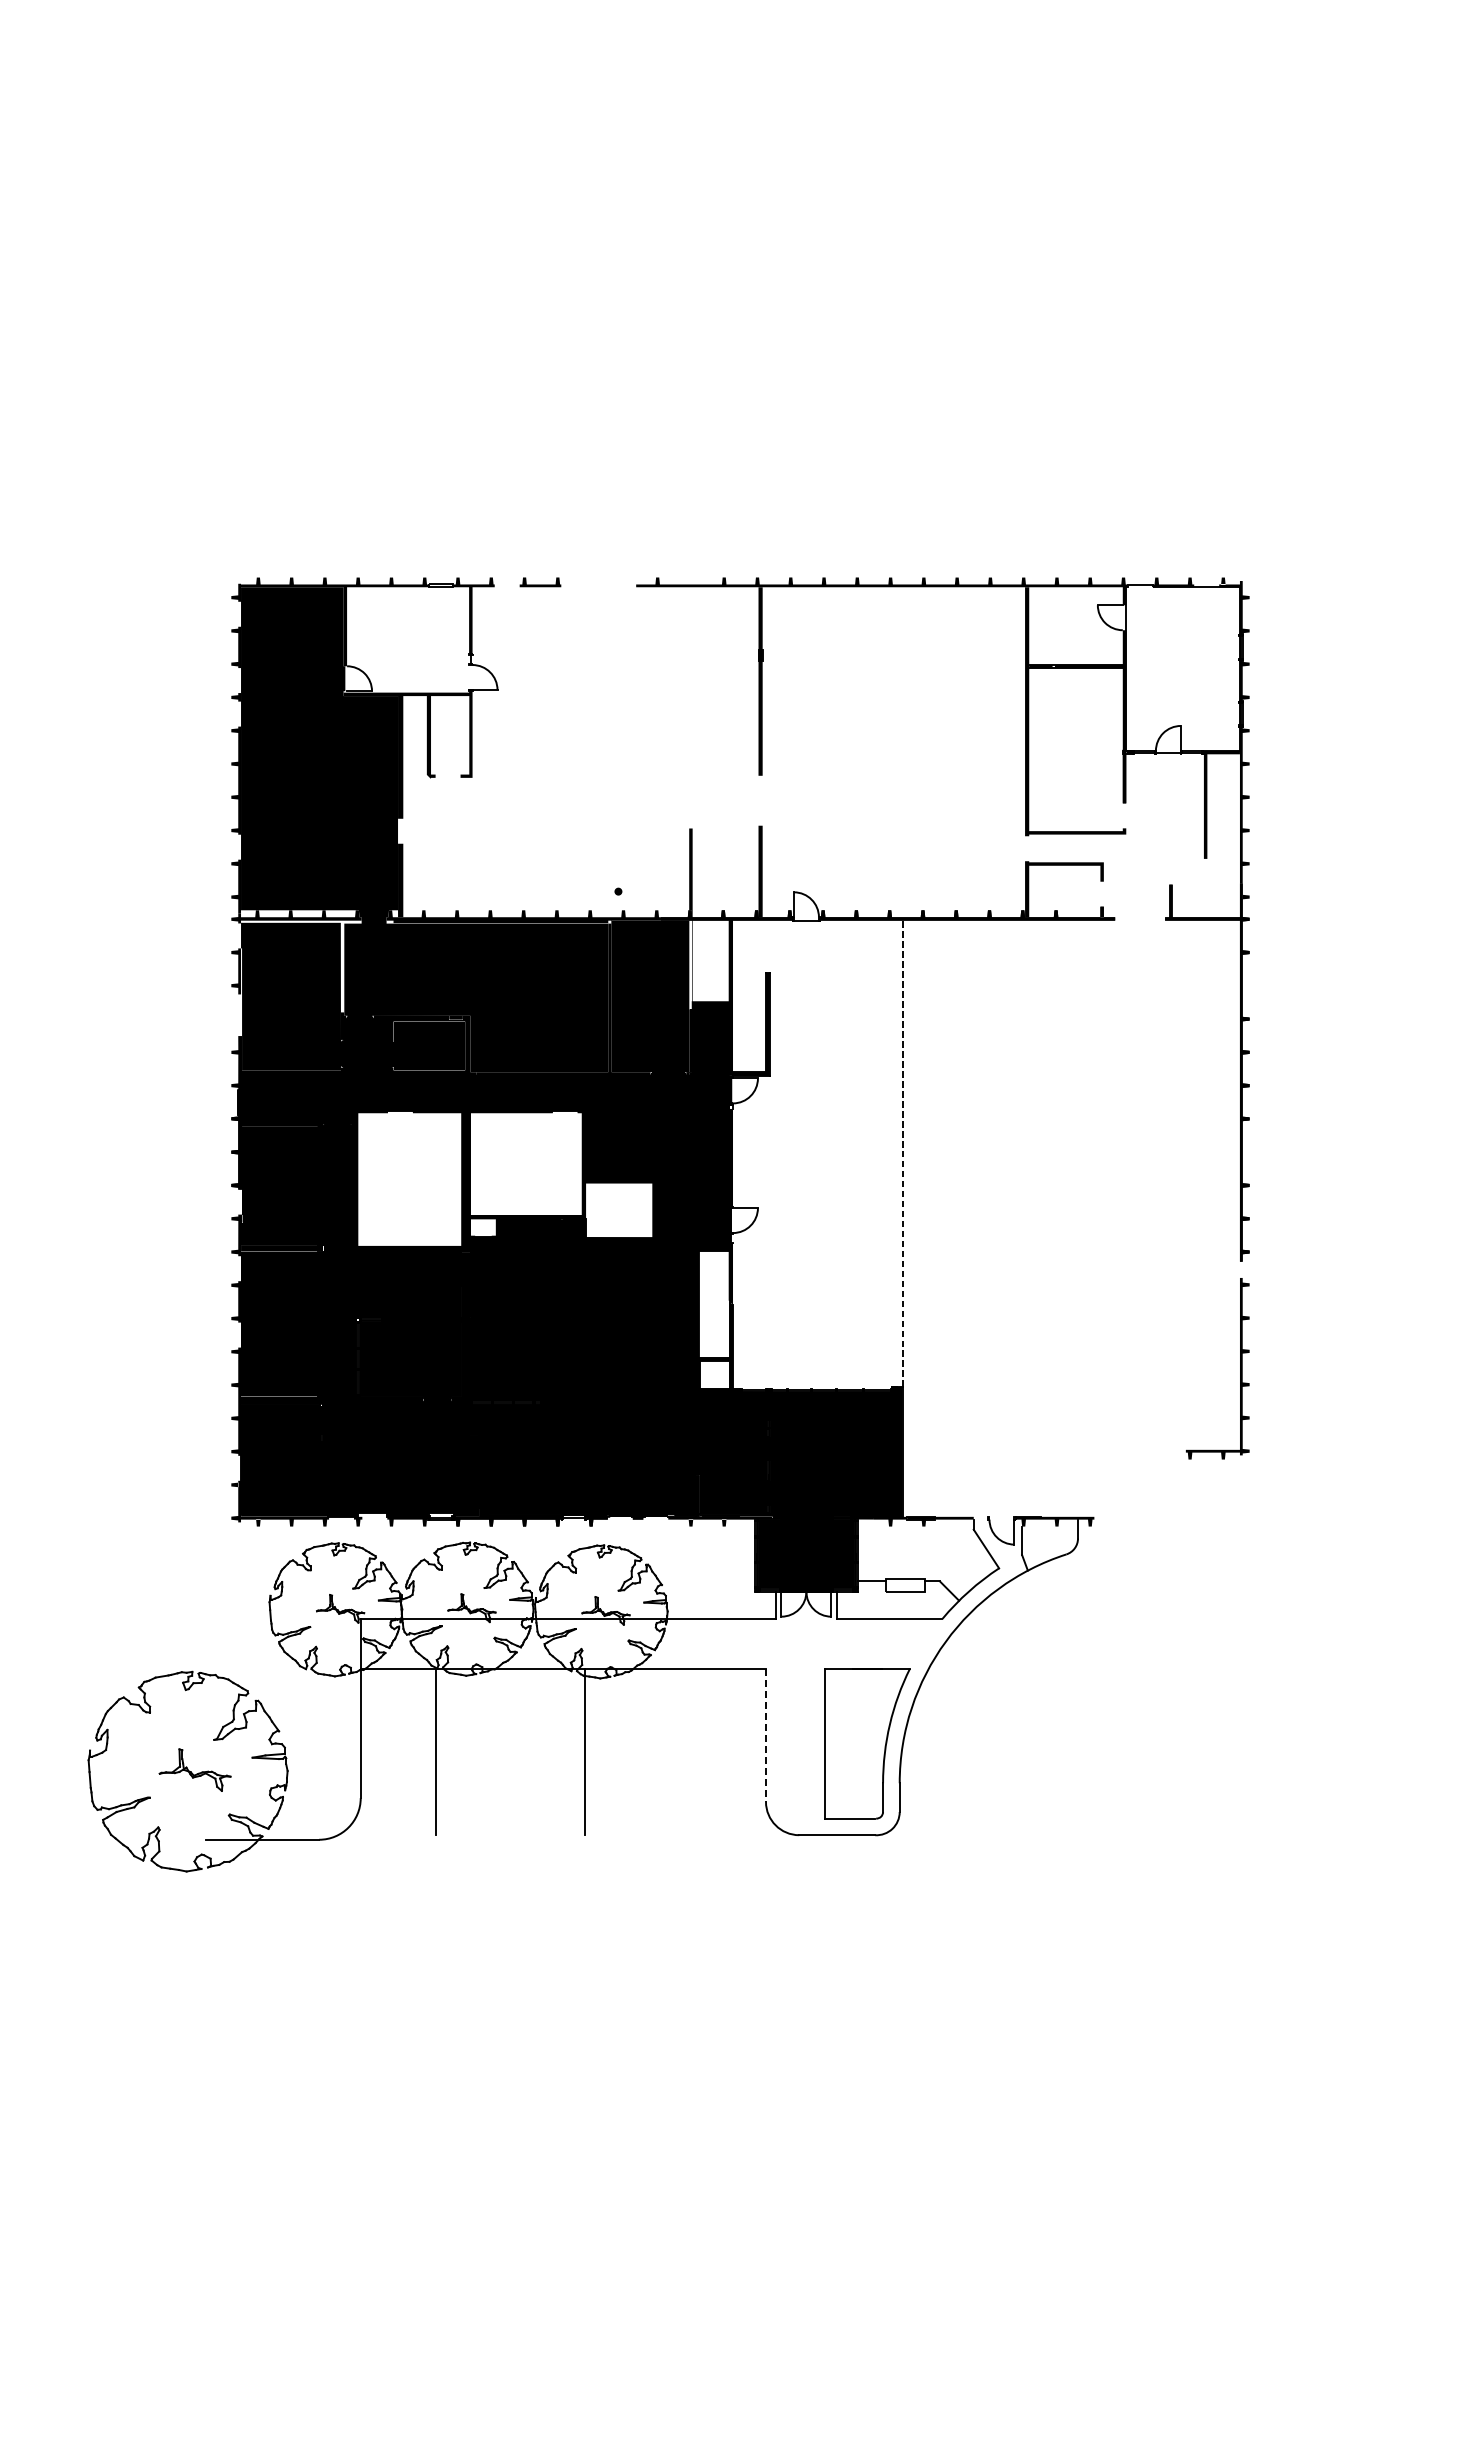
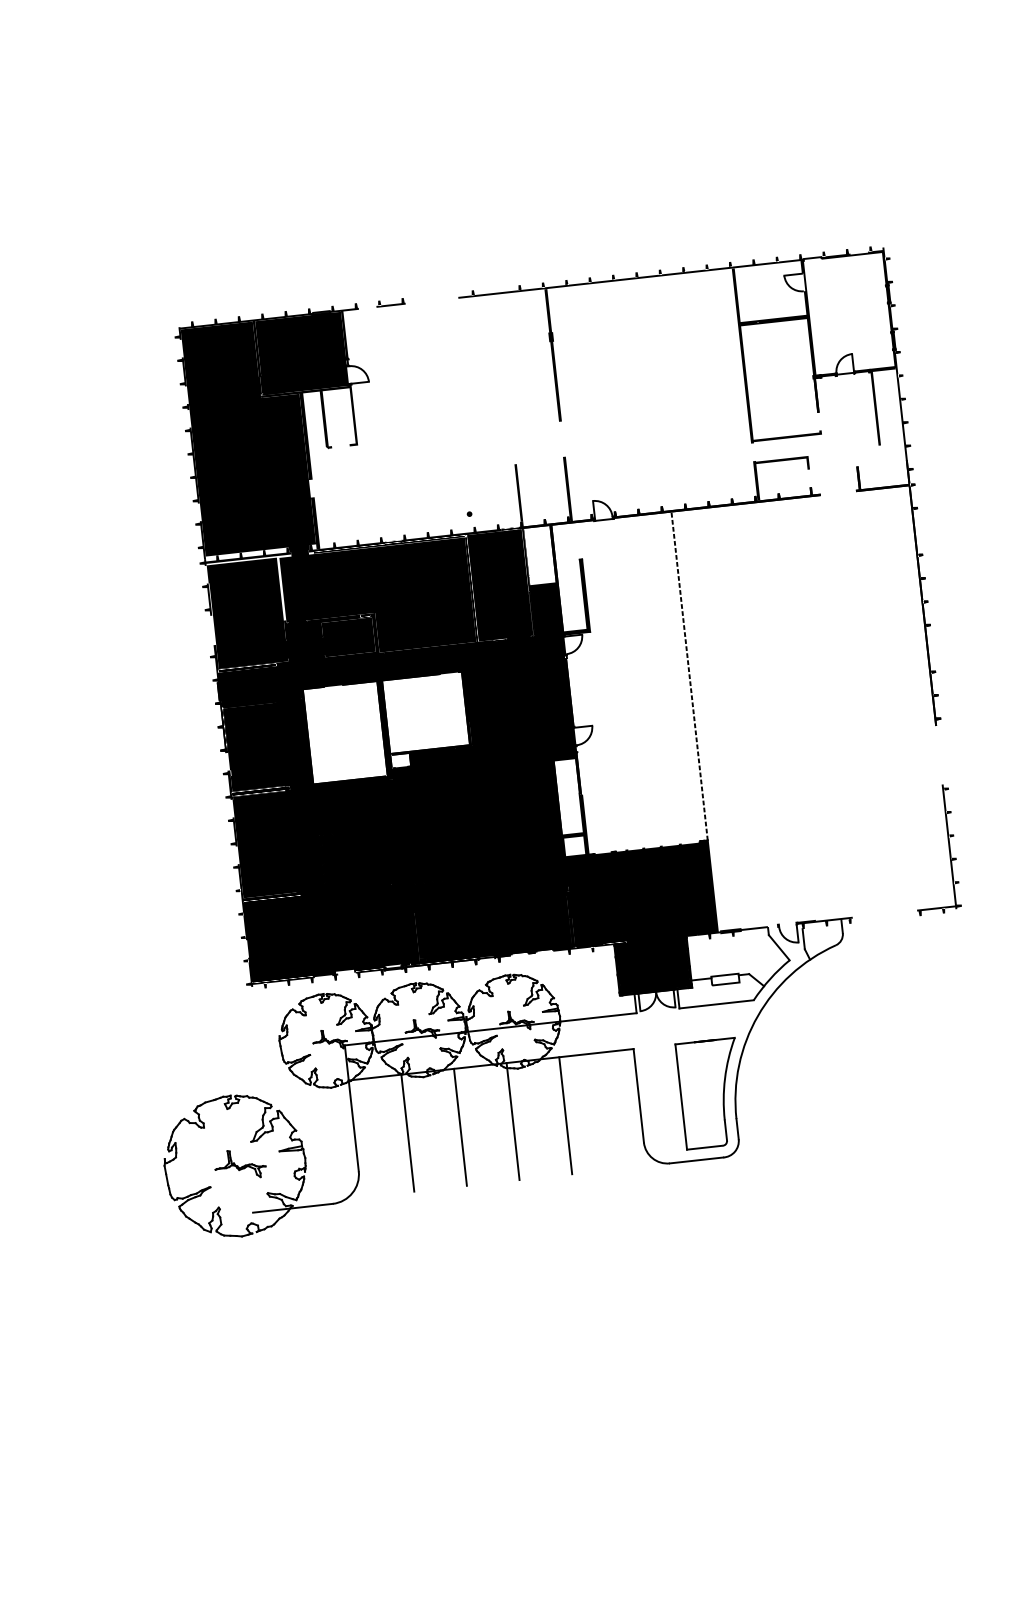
fill: (407, 639) -> (301, 353), added
fill: (690, 964) -> (525, 559), added
fill: (619, 1210) -> (495, 738), added
part: (1240, 1368) -> (949, 848), moved
line: (765, 1735) -> (638, 1095), dashed -> solid
line: (510, 1751) -> (460, 1126), added
line: (660, 1751) -> (565, 1115), added

